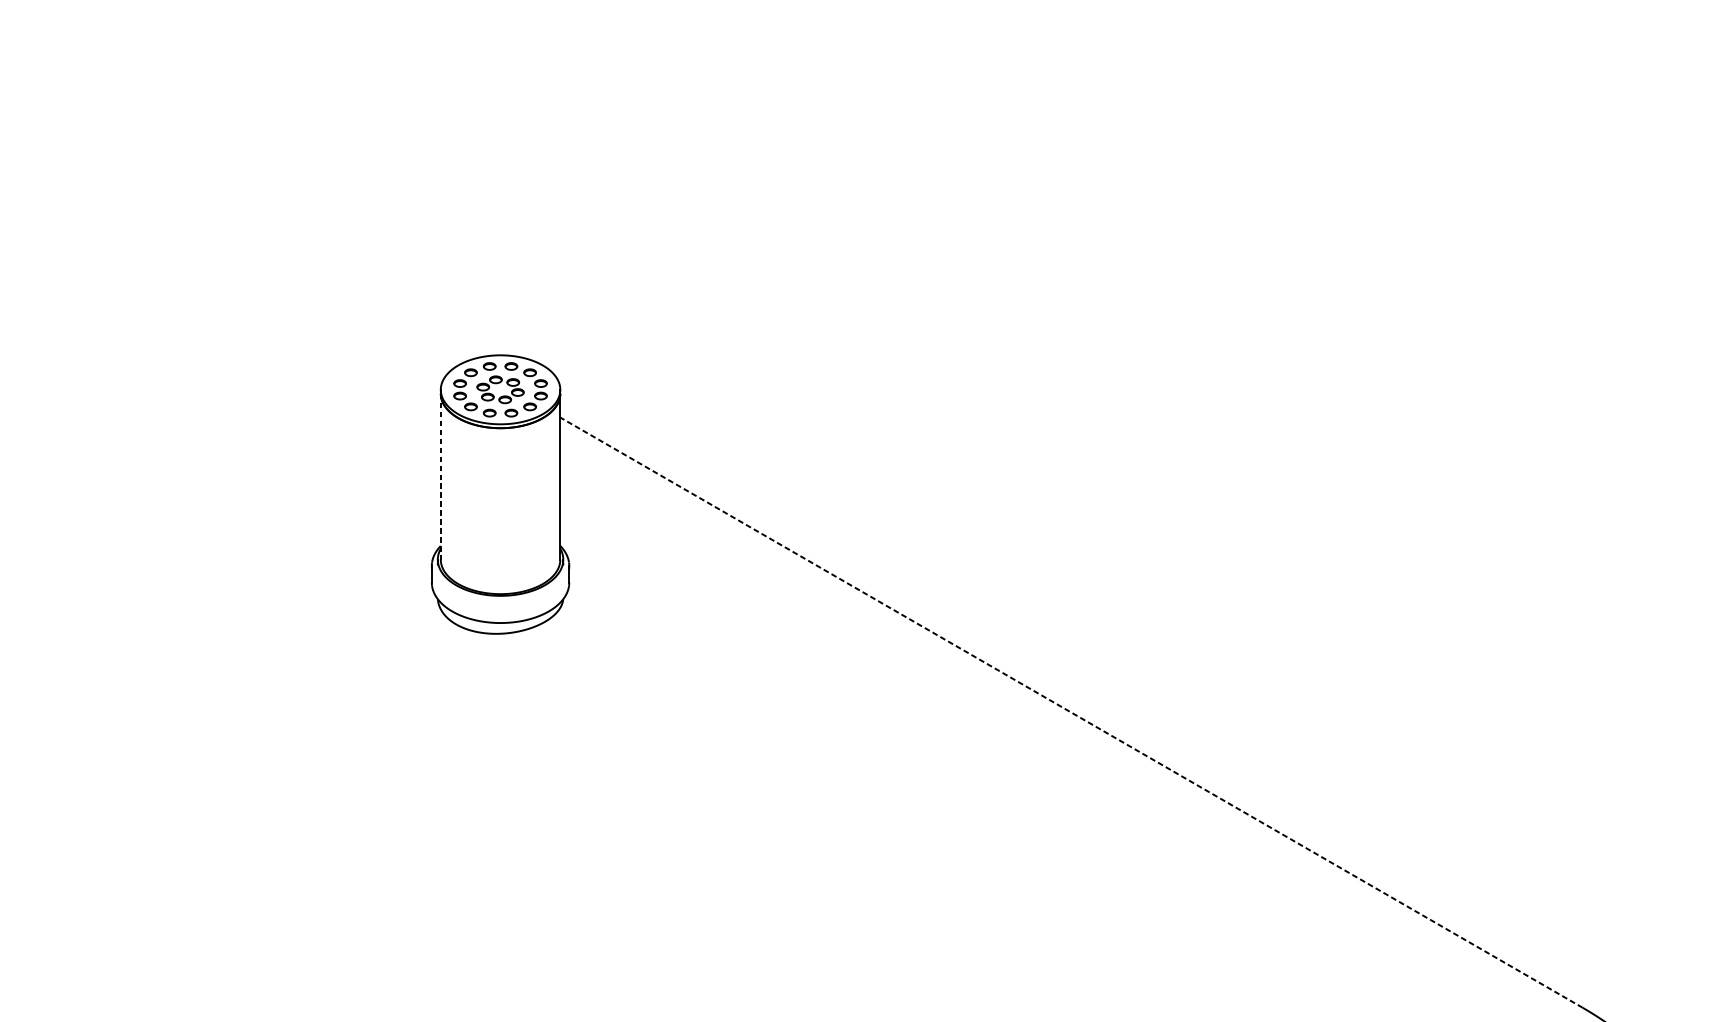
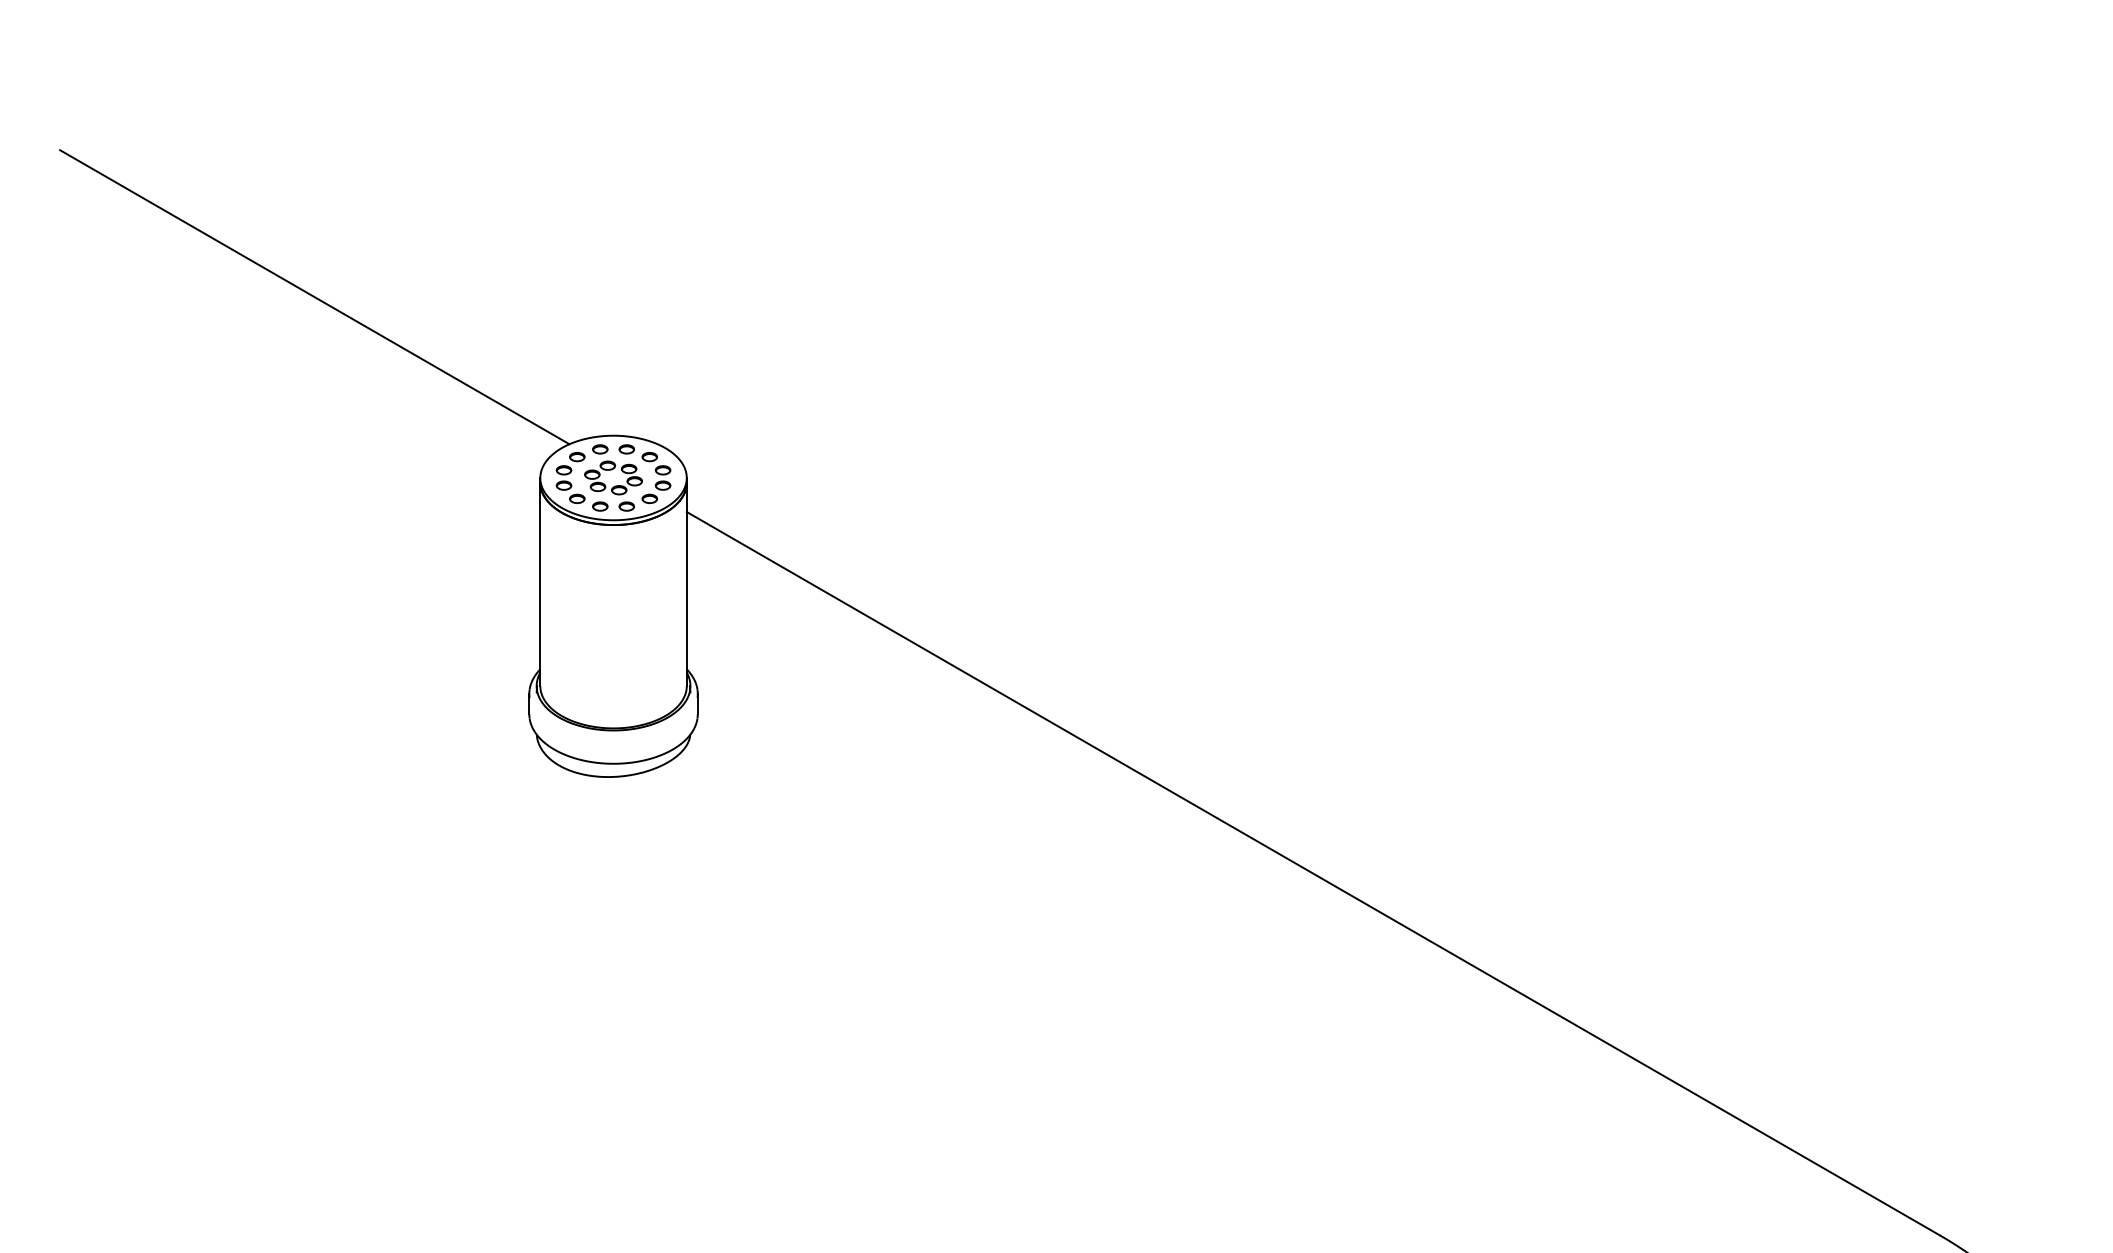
line: (256, 242) -> (314, 297), added
line: (440, 476) -> (540, 584), dashed -> solid
line: (1070, 712) -> (1312, 873), dashed -> solid

